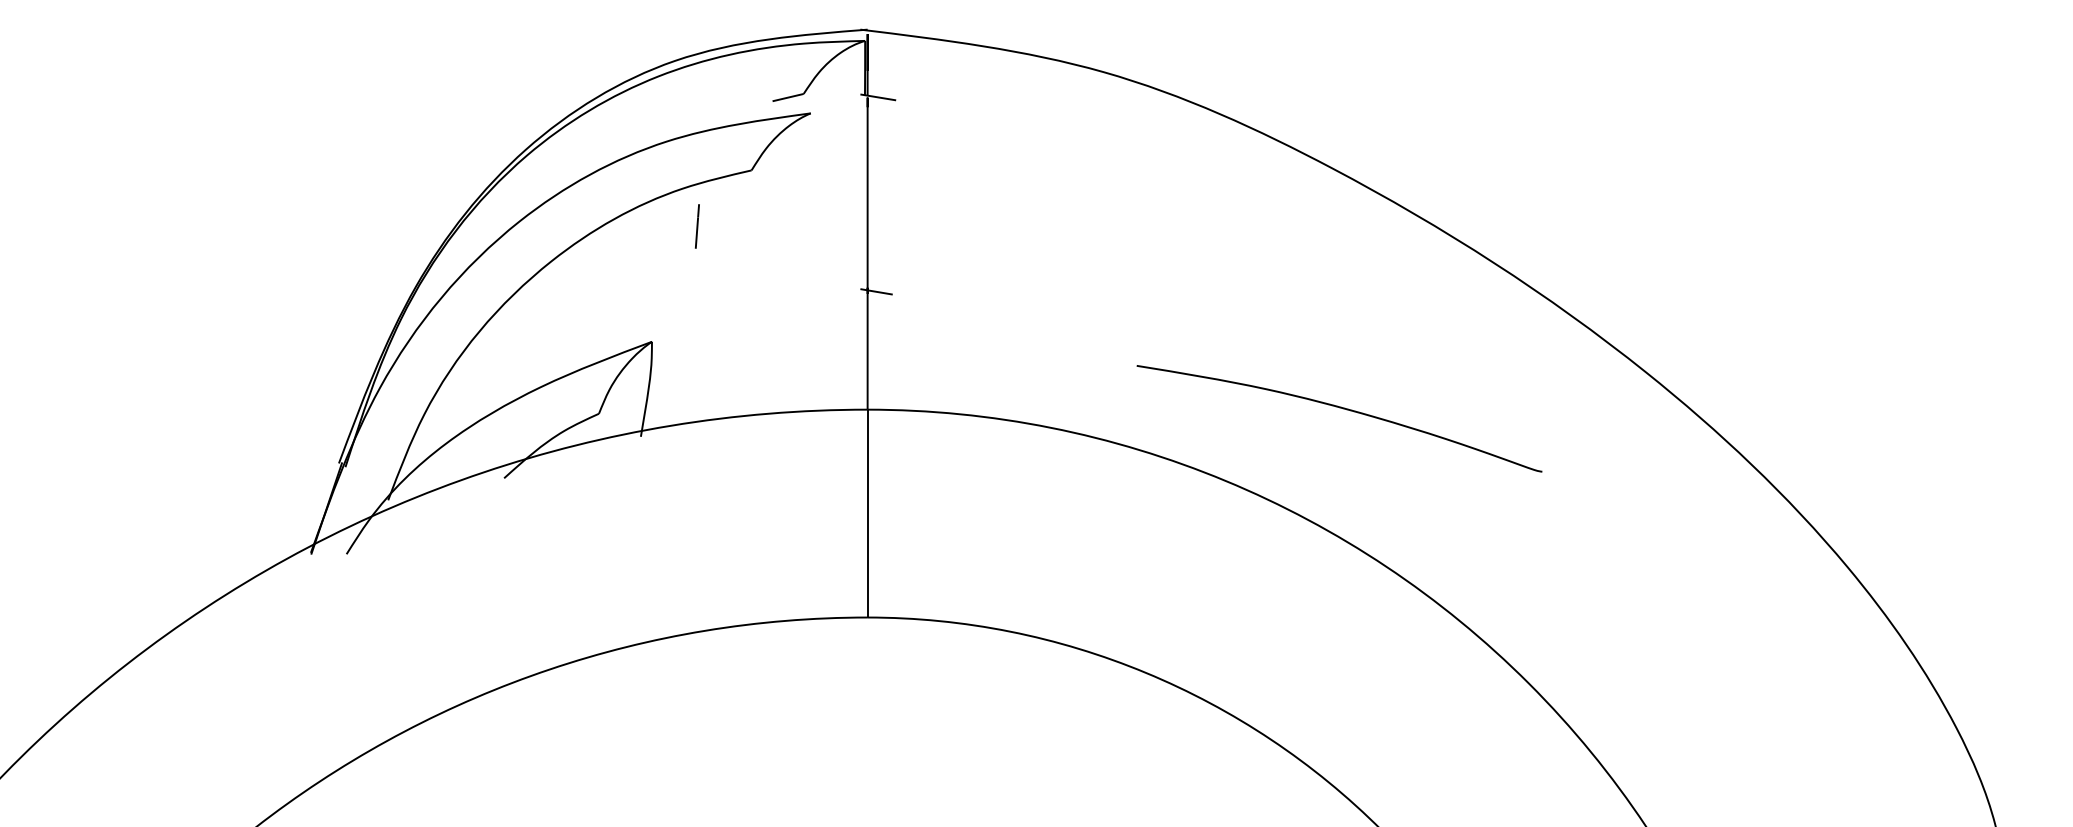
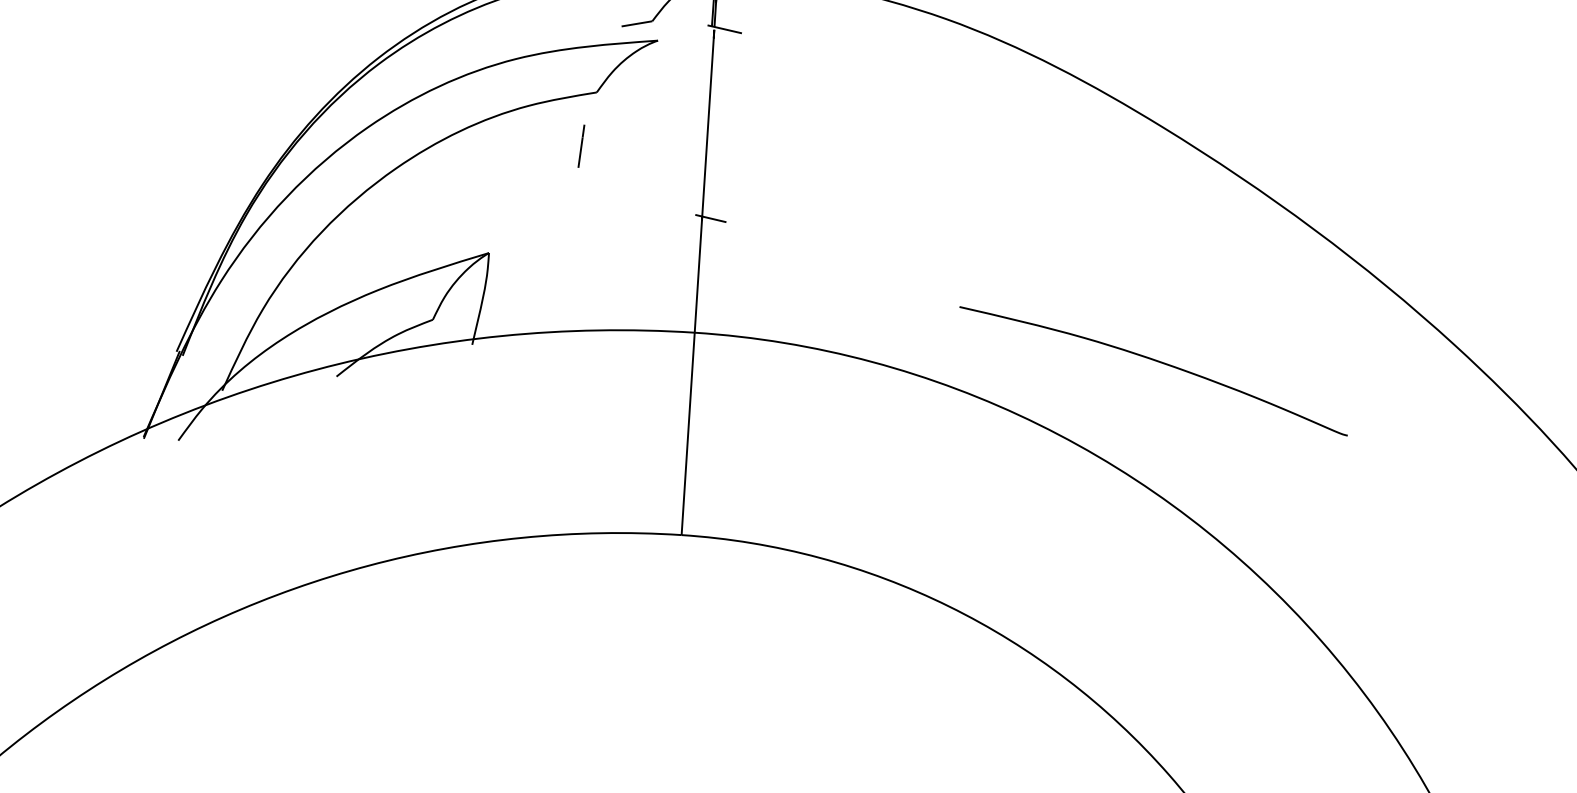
line: (697, 226) -> (581, 146), moved

